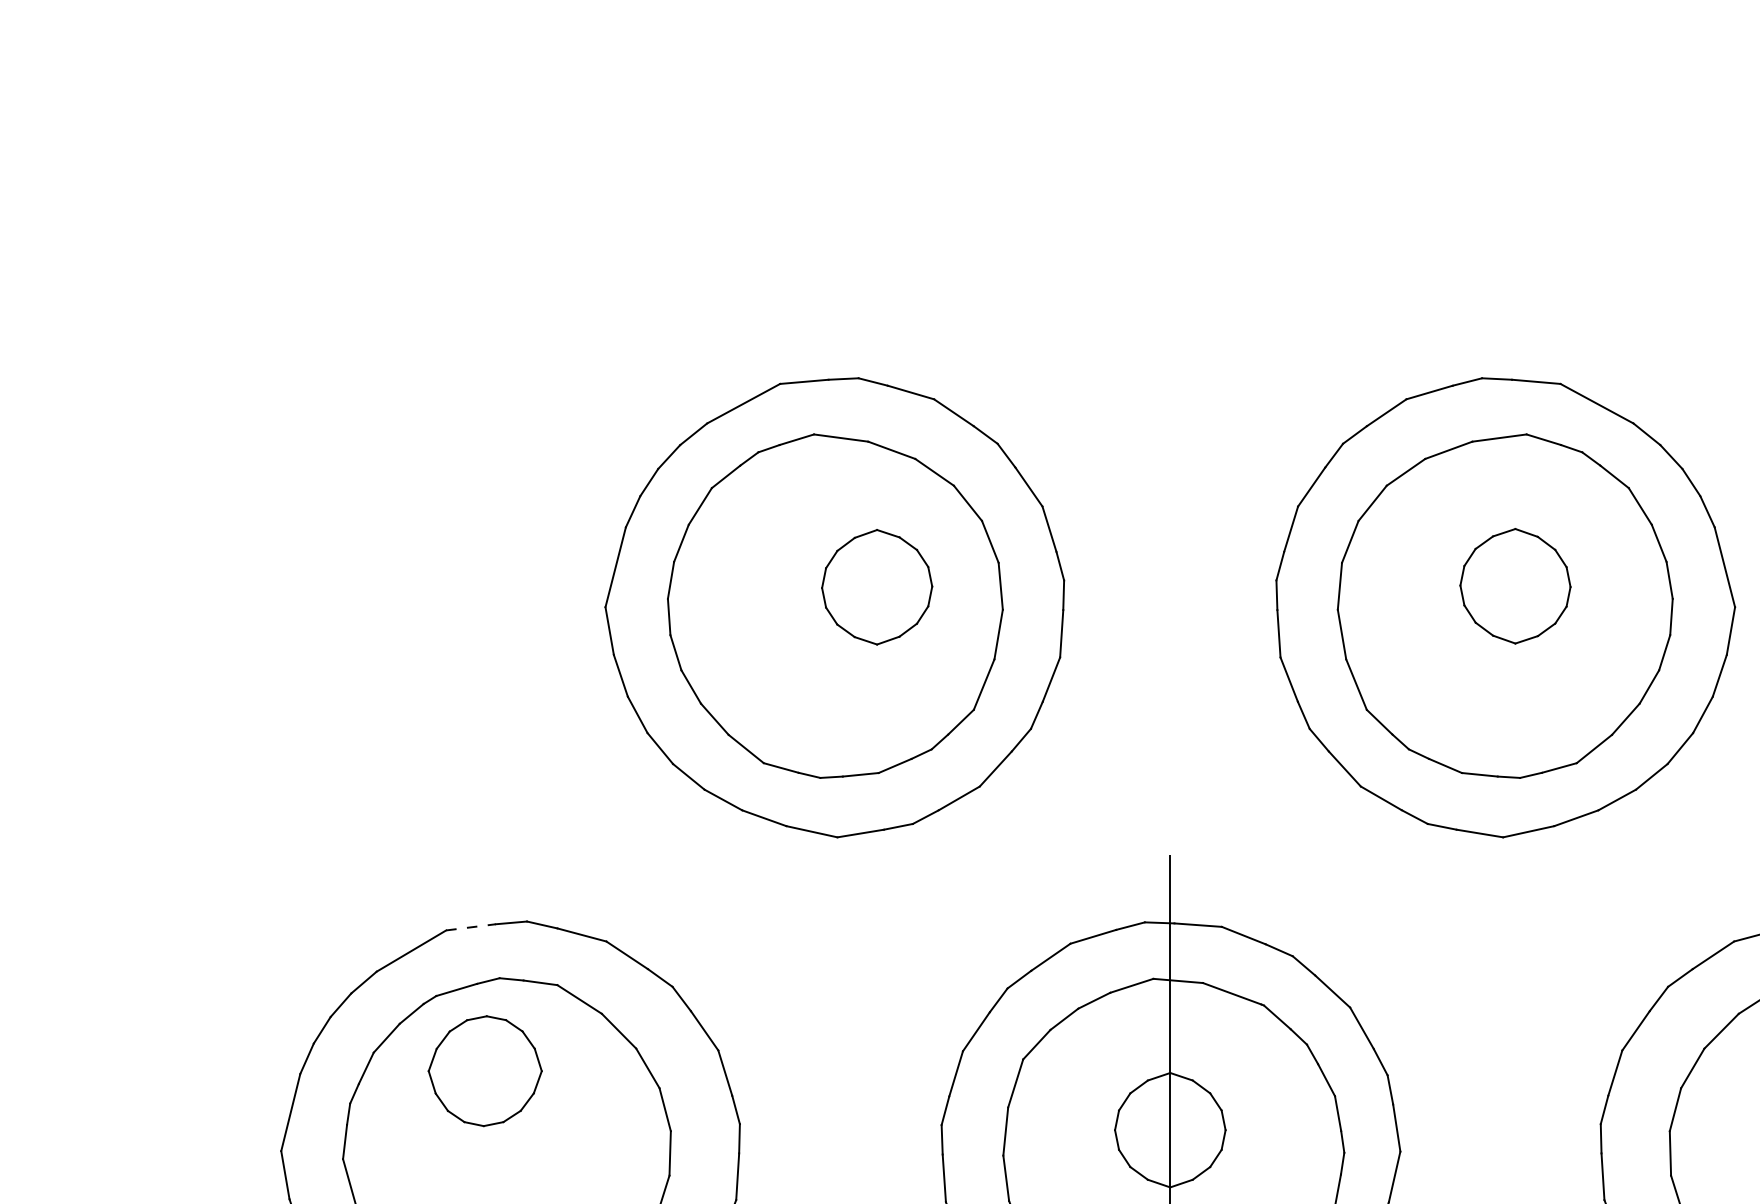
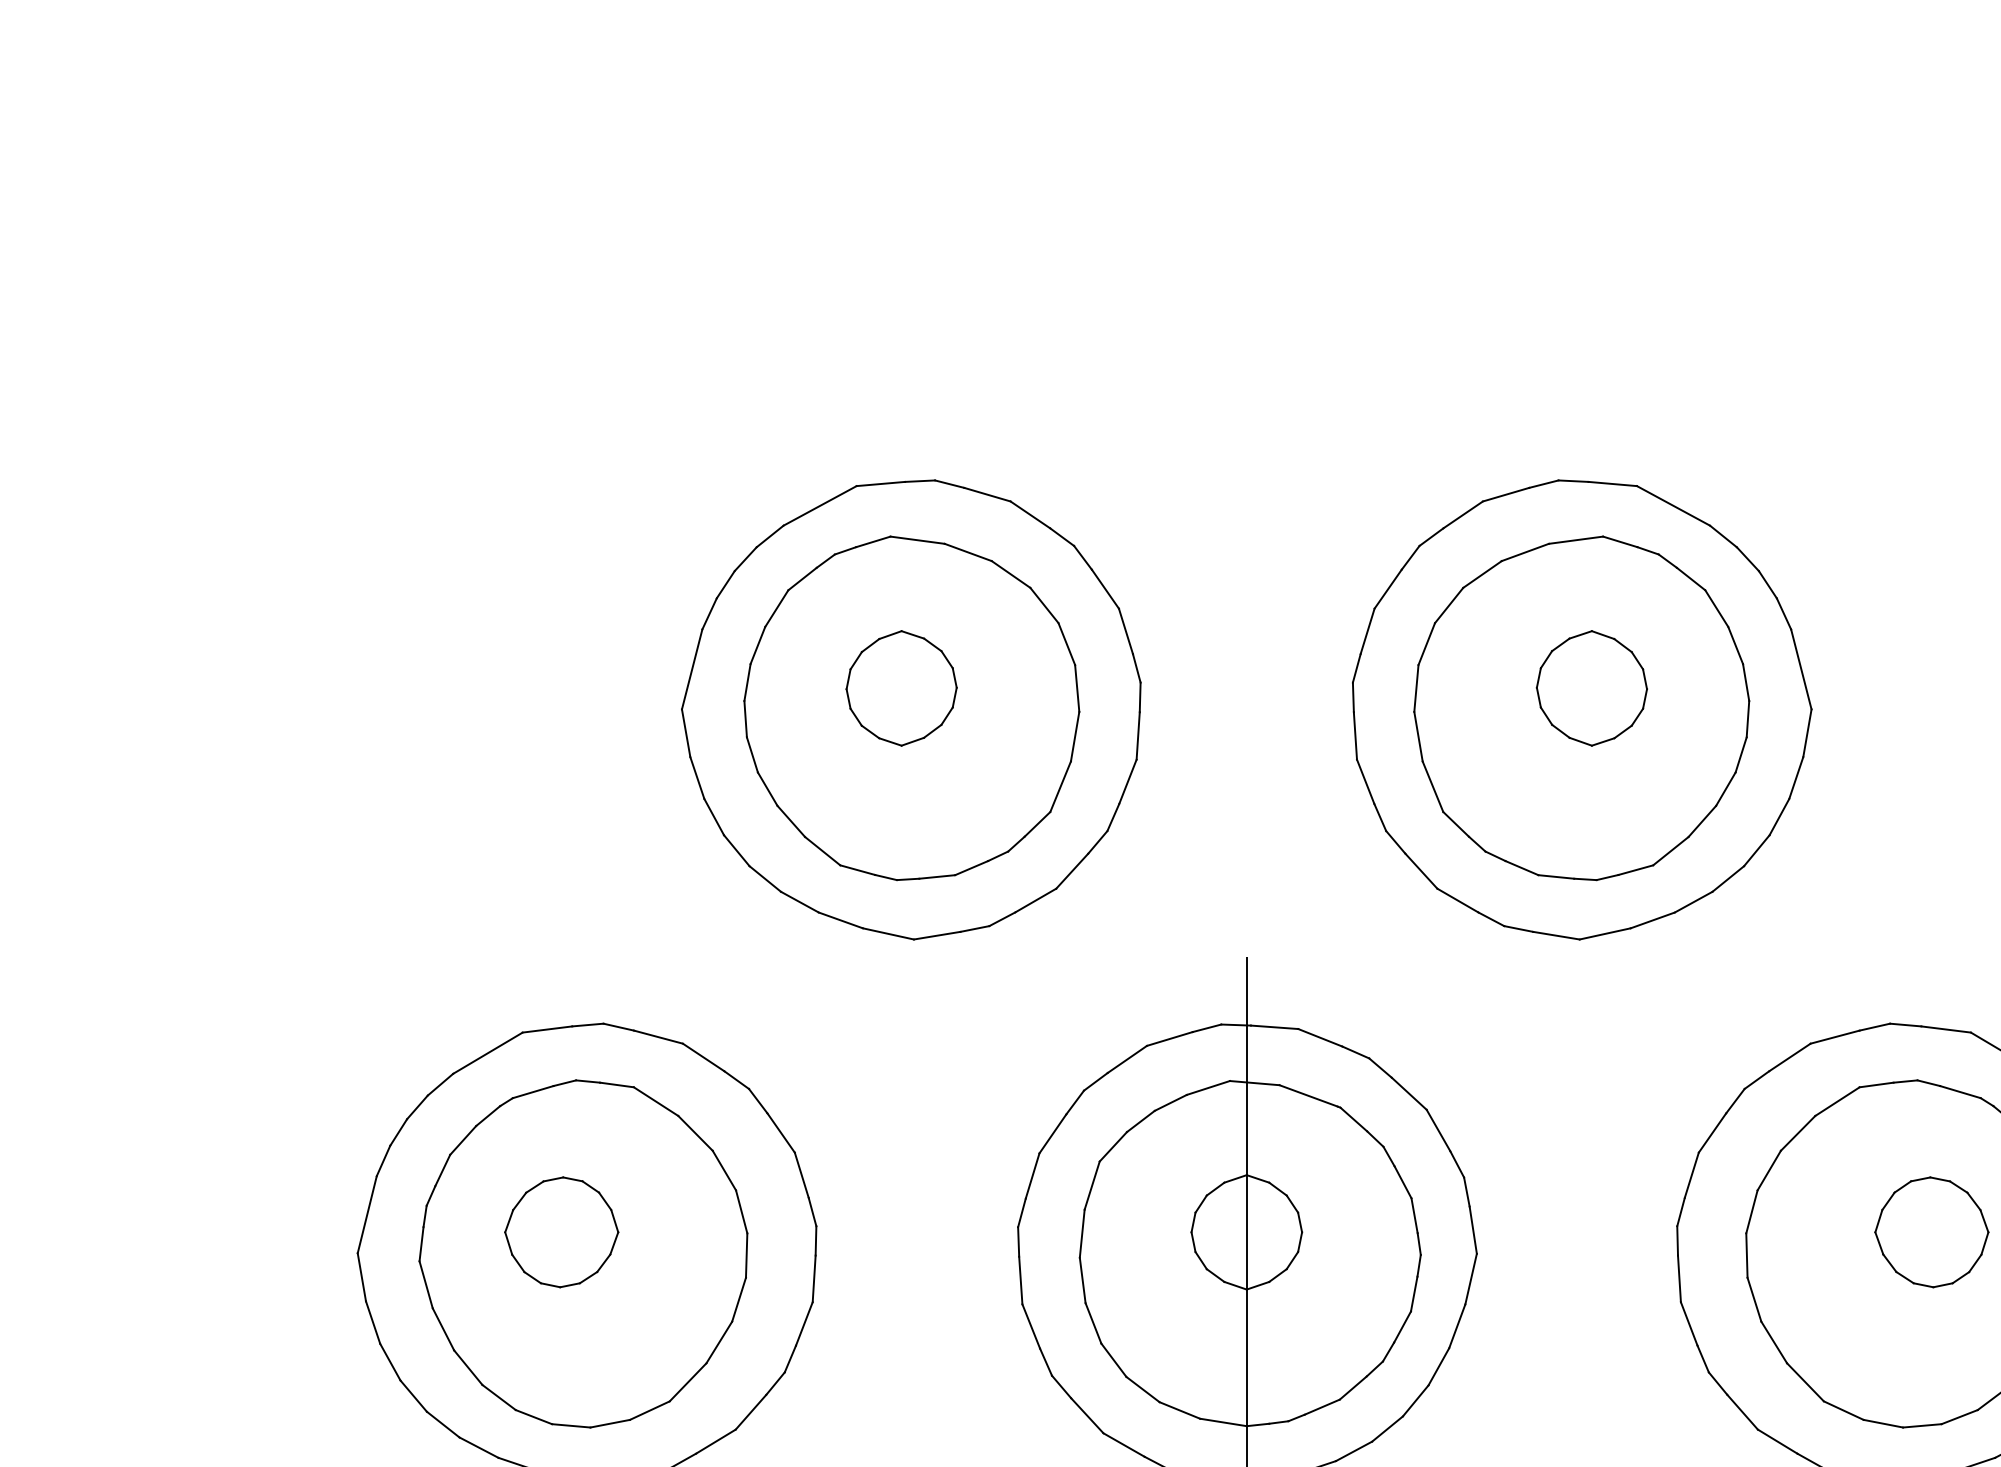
part: (877, 587) -> (901, 688), moved
line: (471, 927) -> (547, 1029), dashed -> solid
part: (485, 1071) -> (561, 1232), moved

